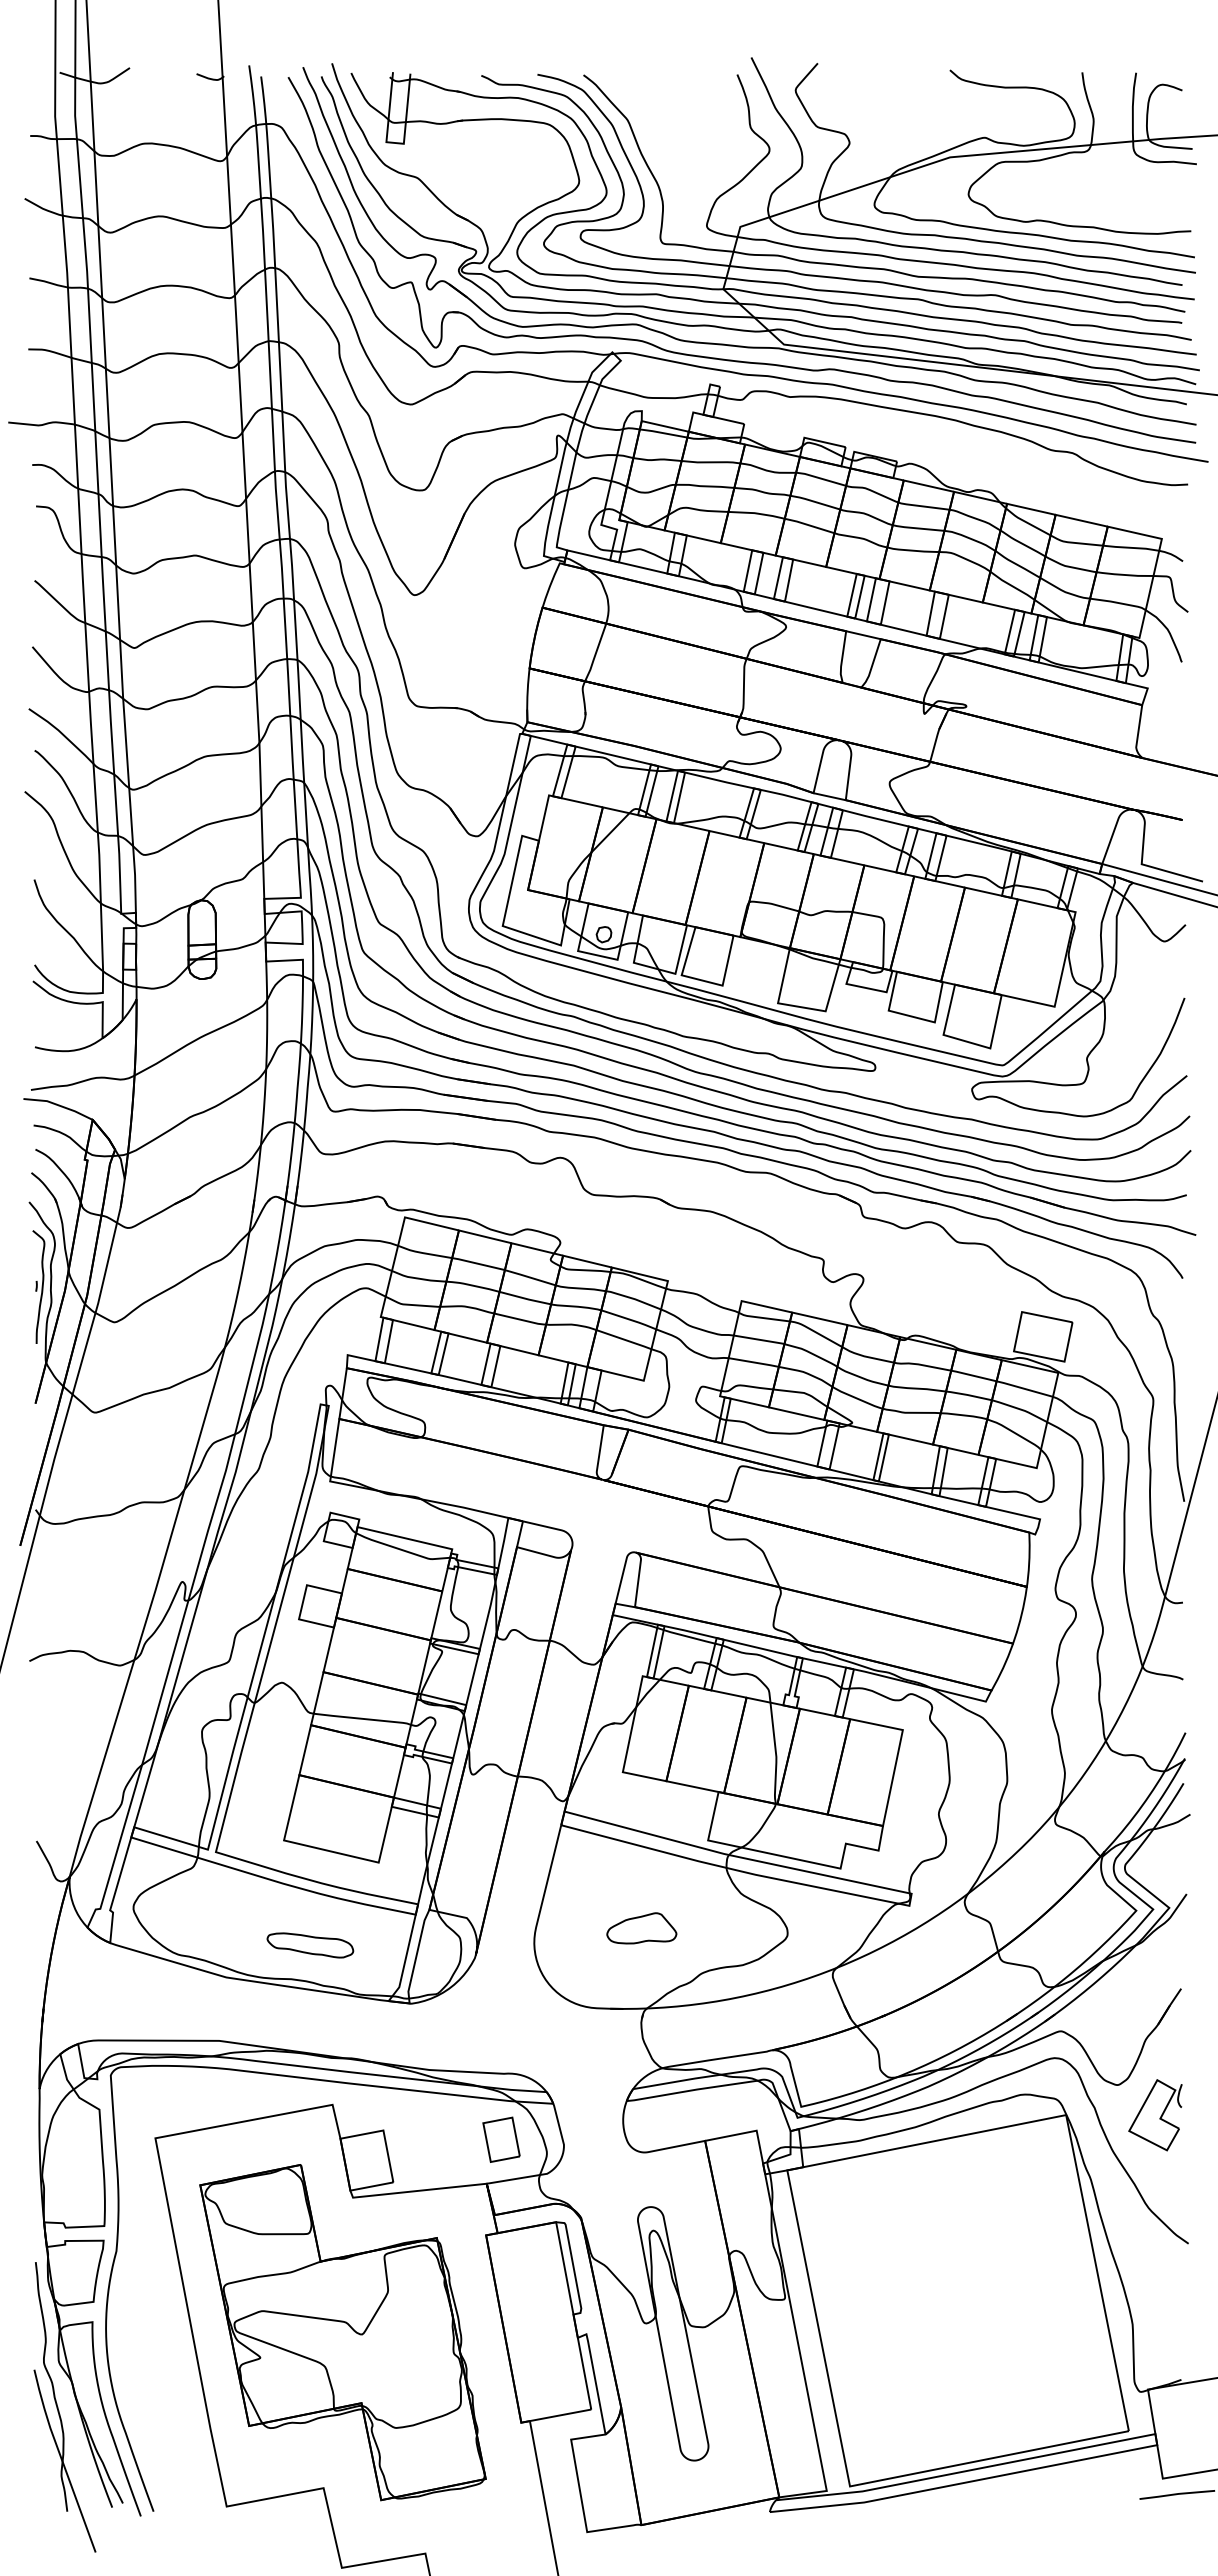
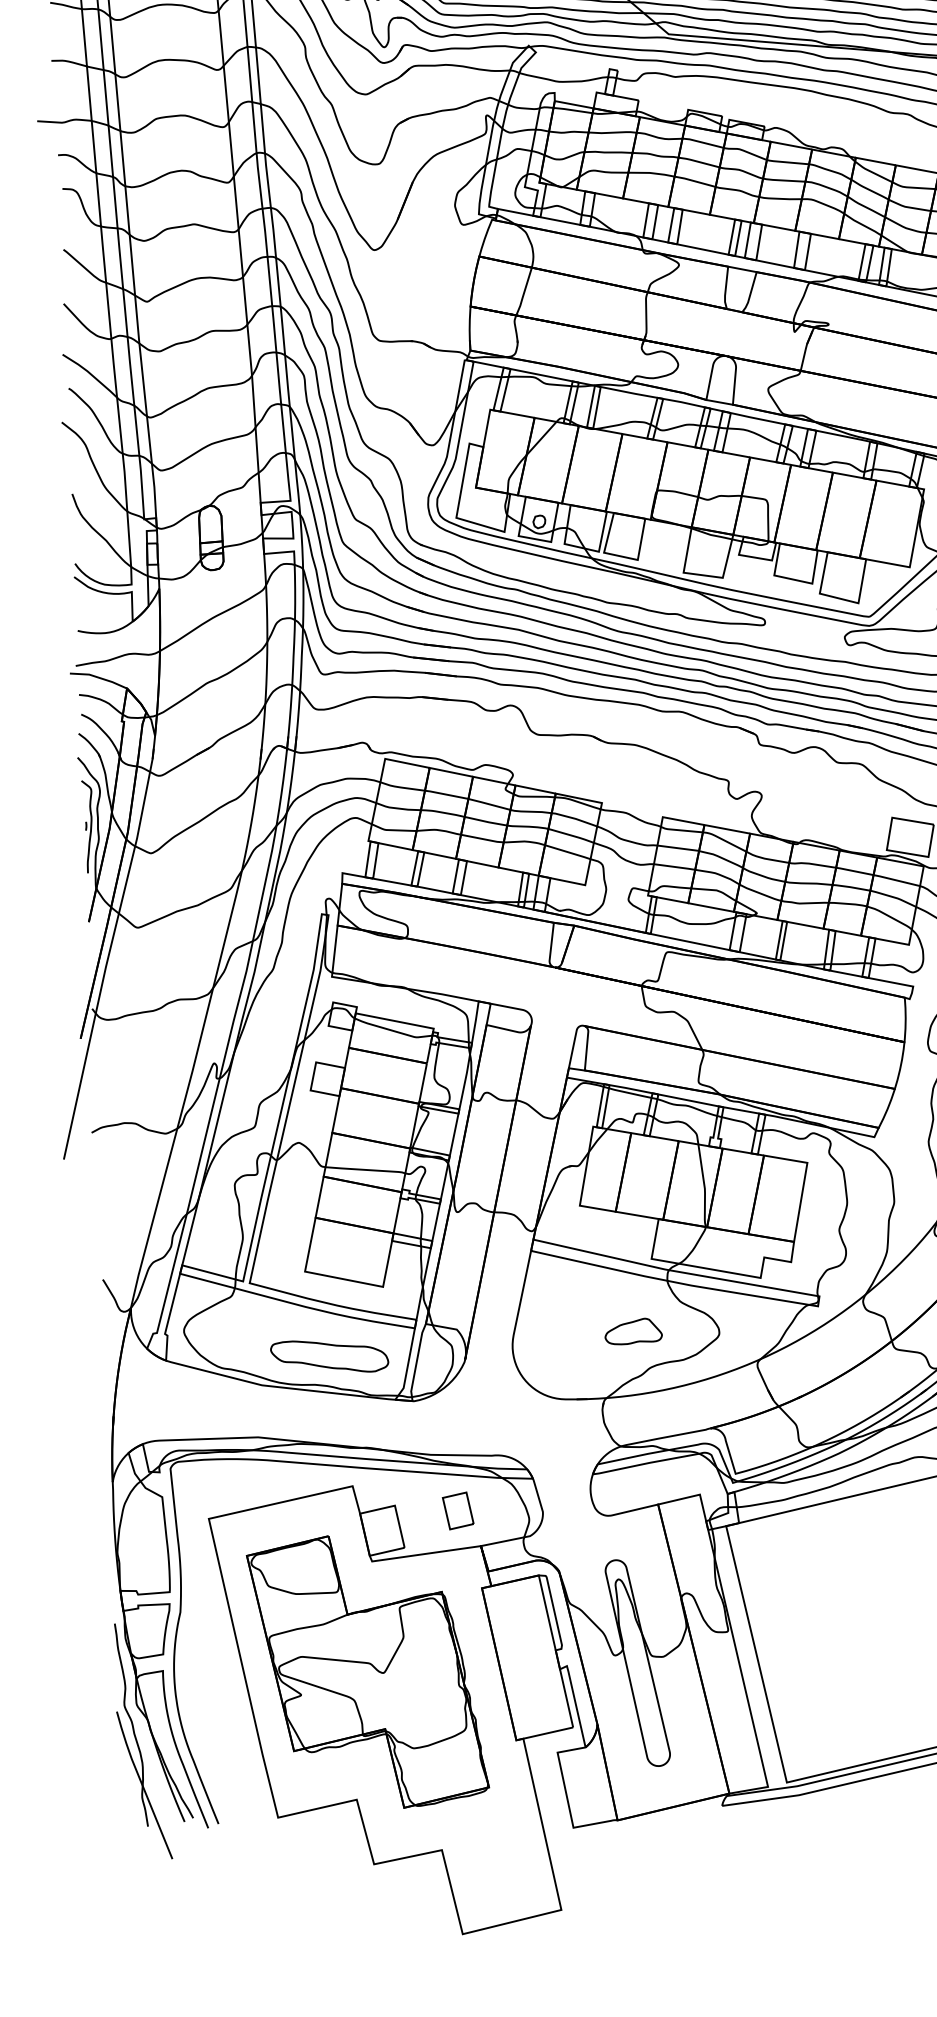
part: (641, 1928) -> (633, 1331), moved
part: (310, 1945) -> (329, 1356), size x1.67
part: (501, 2139) -> (458, 1510), moved

